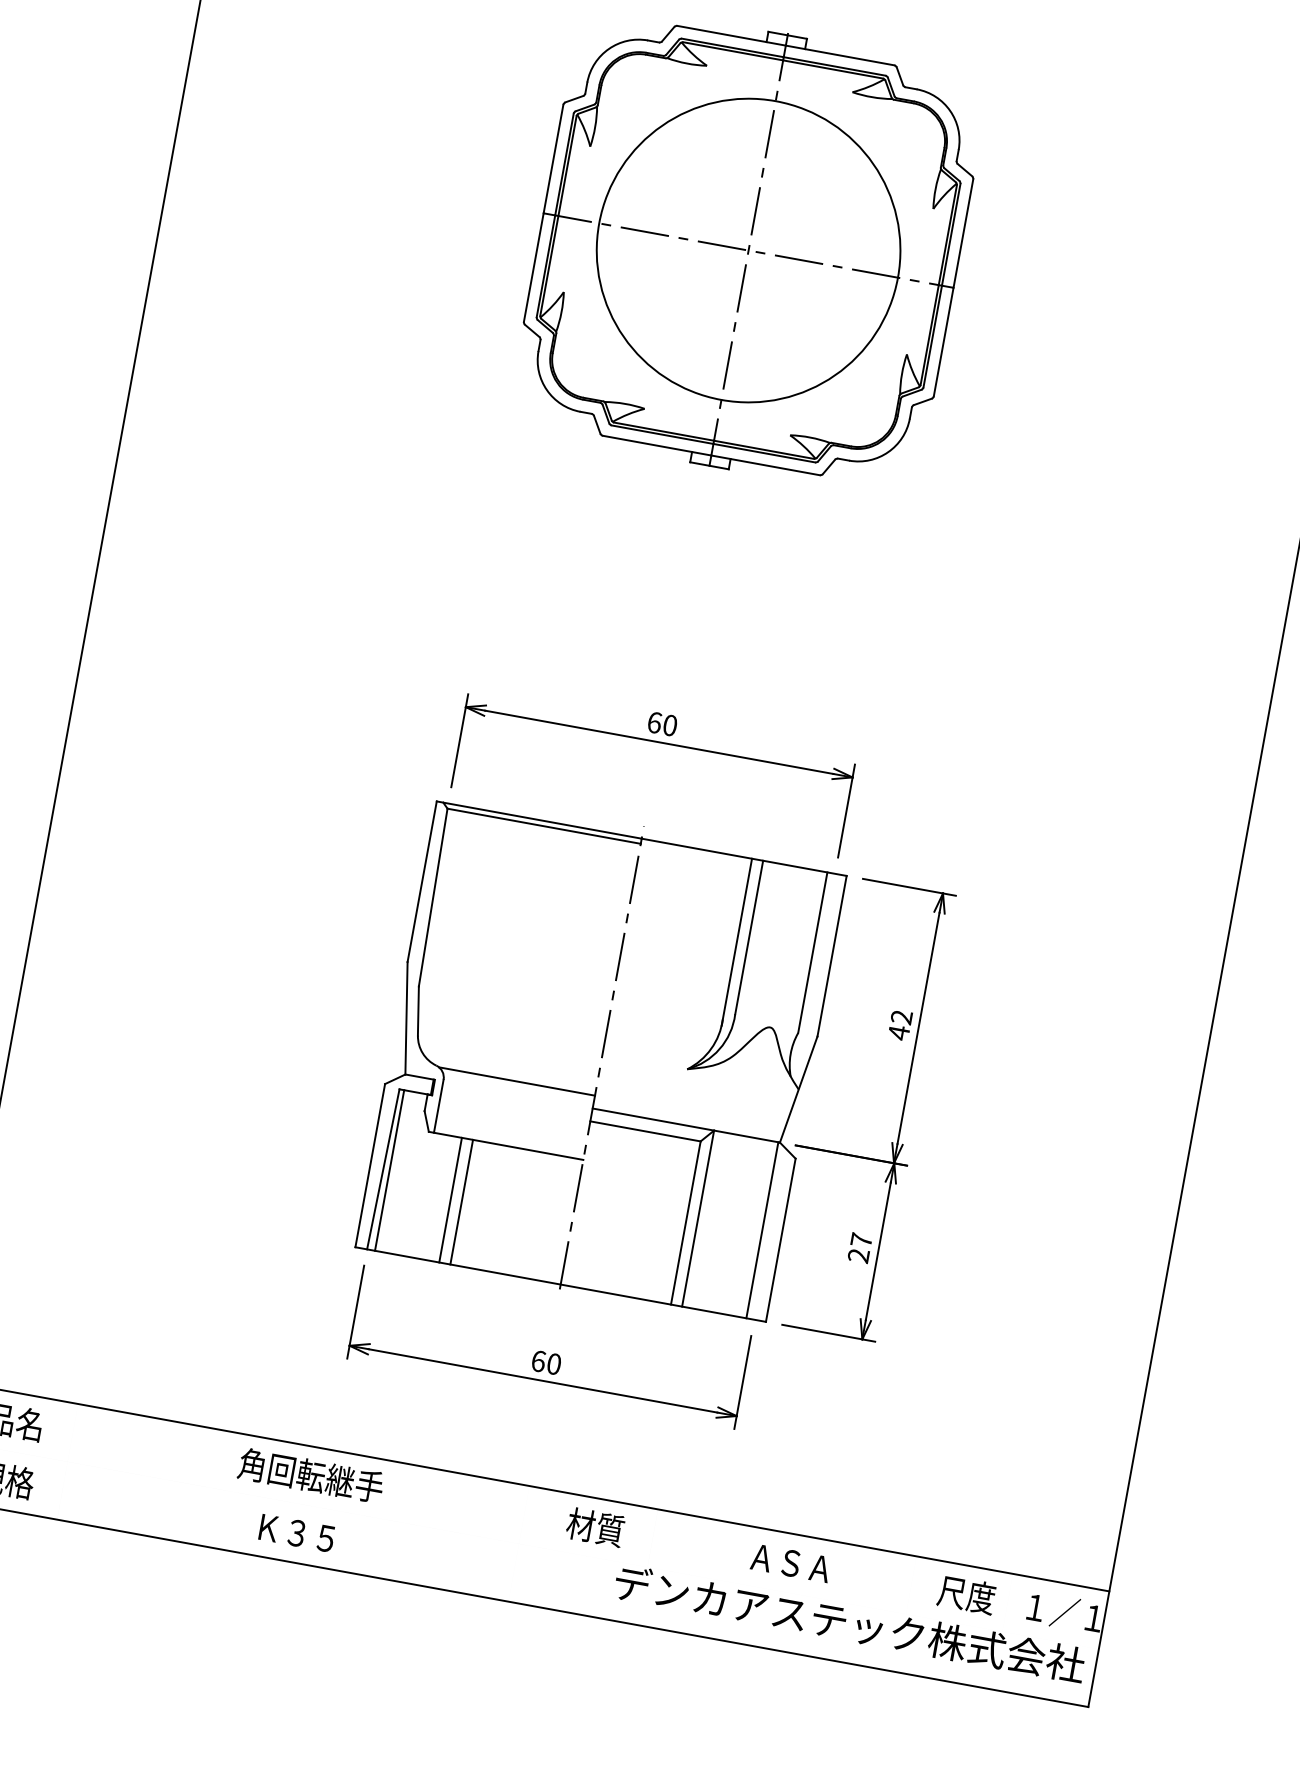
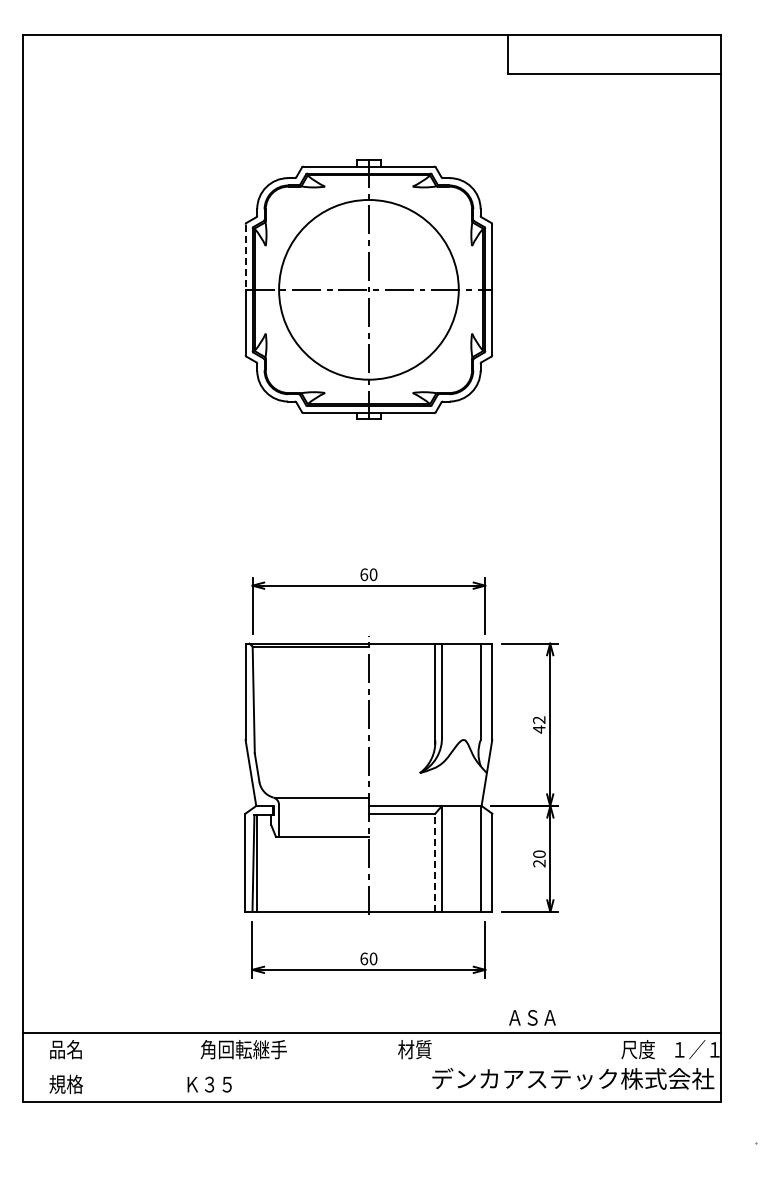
line: (553, 159) -> (245, 257), solid -> dashed
line: (450, 1198) -> (295, 873), removed
line: (461, 1200) -> (302, 873), removed
line: (686, 1222) -> (435, 862), solid -> dashed
text: (861, 1239) -> (539, 853), 27 -> 20
text: (296, 1533) -> (209, 1084), moved
text: (791, 1562) -> (532, 1017), moved

